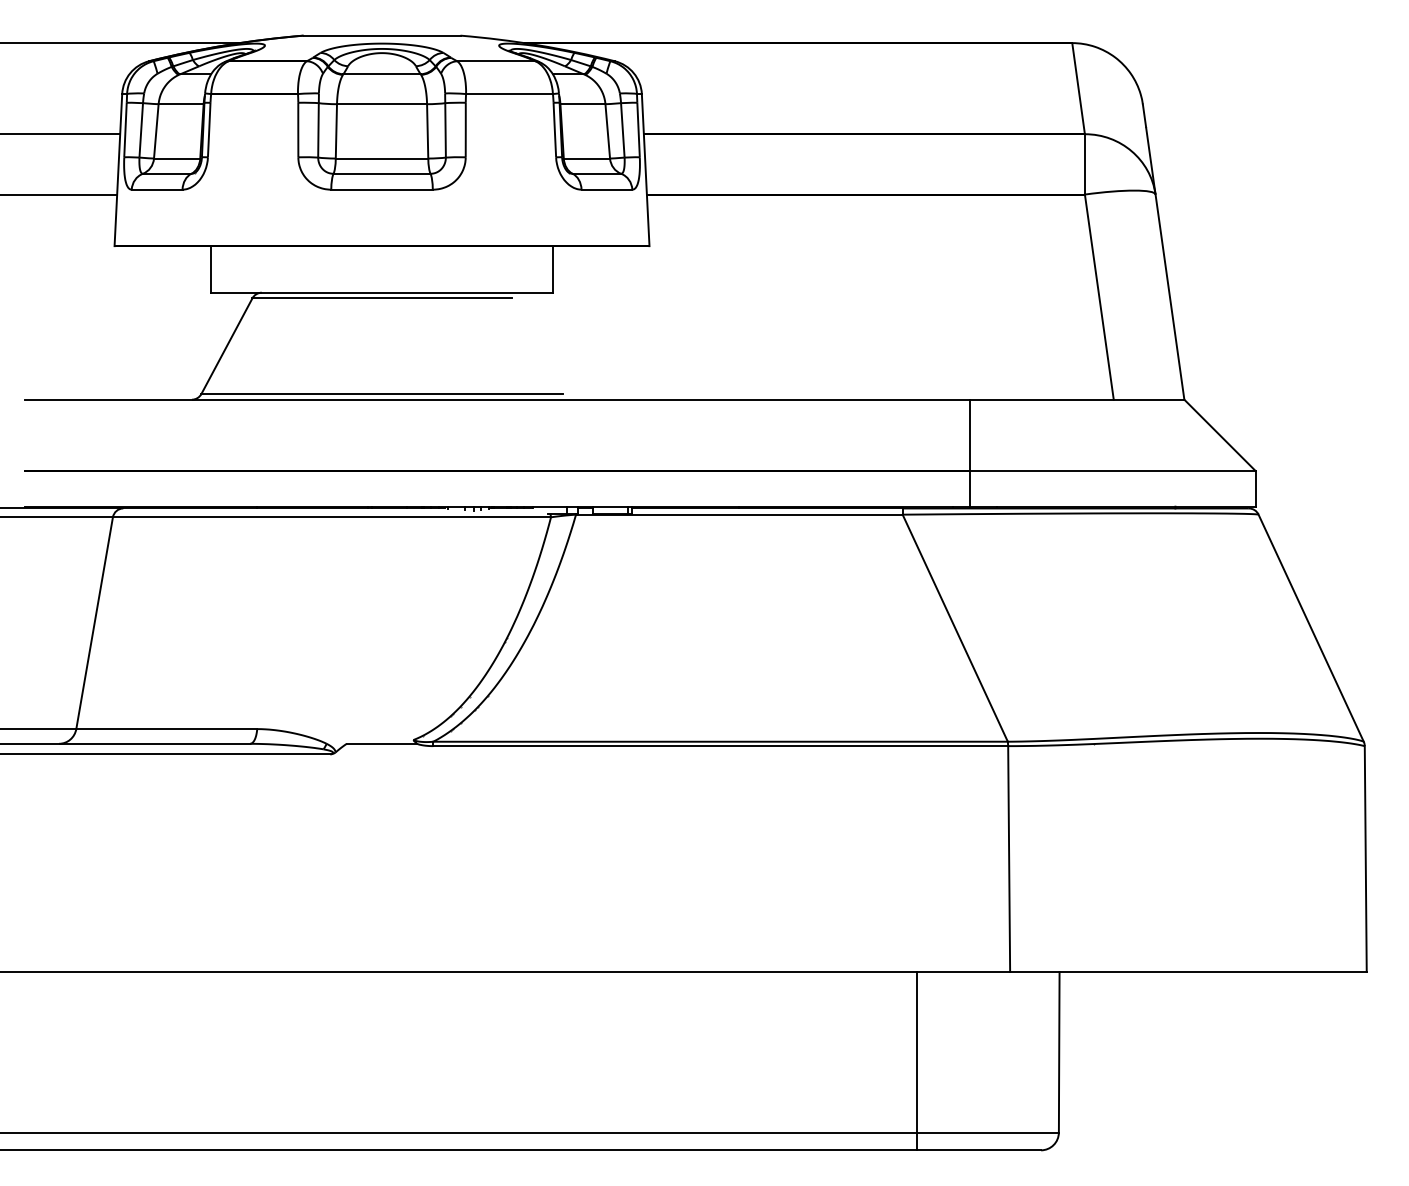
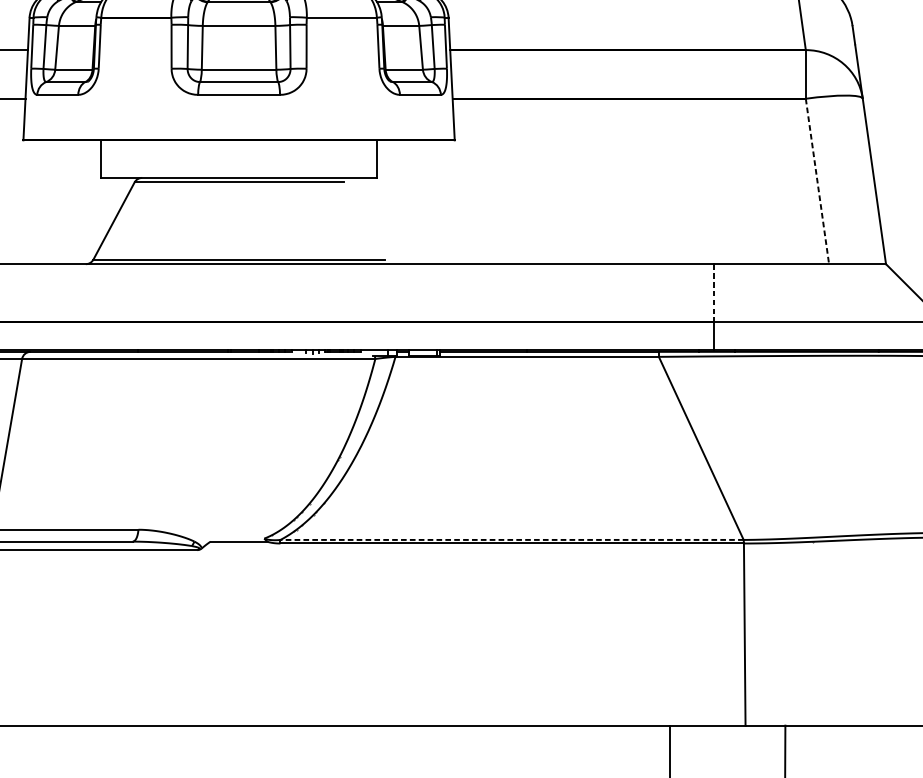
line: (1099, 297) -> (817, 181), solid -> dashed
line: (970, 435) -> (713, 293), solid -> dashed
line: (720, 741) -> (511, 539), solid -> dashed

